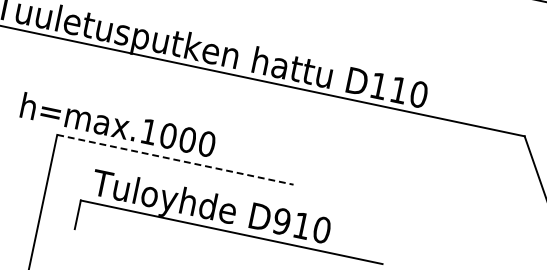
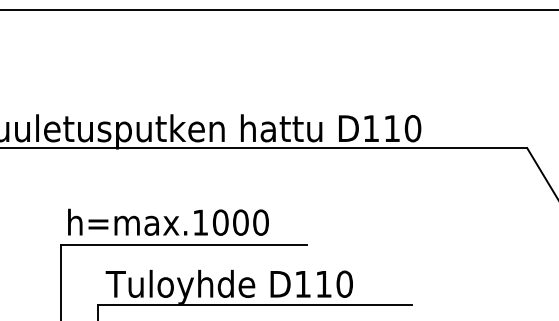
text: (118, 124) -> (168, 221), moved
line: (176, 159) -> (184, 244), dashed -> solid
text: (281, 220) -> (302, 283), D910 -> D110

